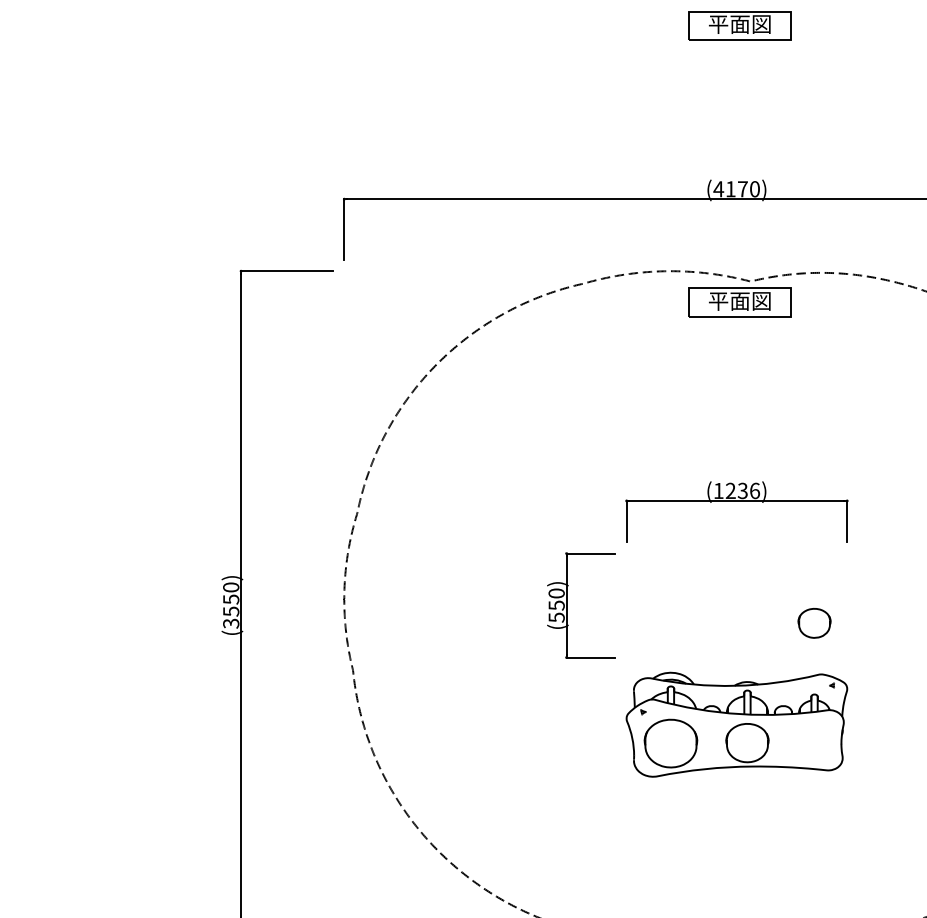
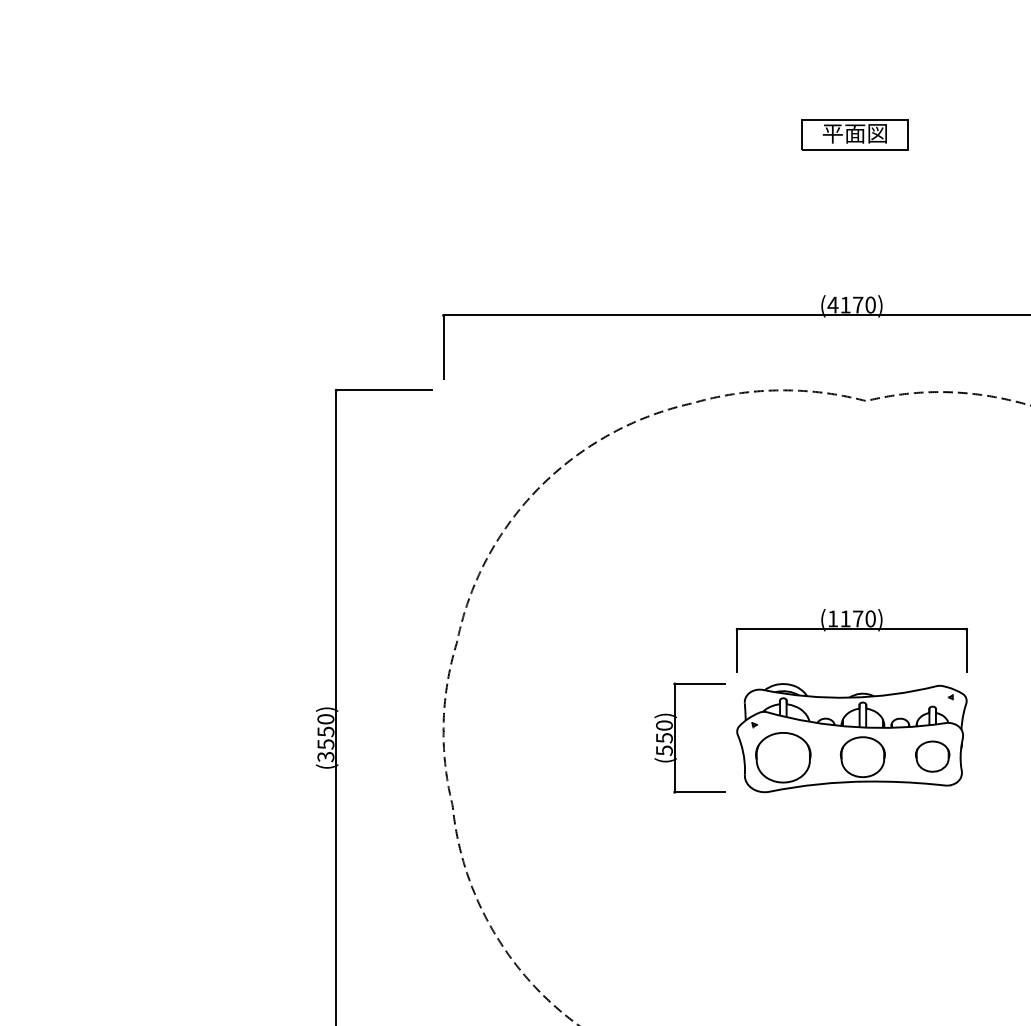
part: (739, 302) -> (854, 422), removed
text: (742, 490) -> (857, 618), (1236) -> (1170)
part: (736, 725) -> (851, 738), moved

